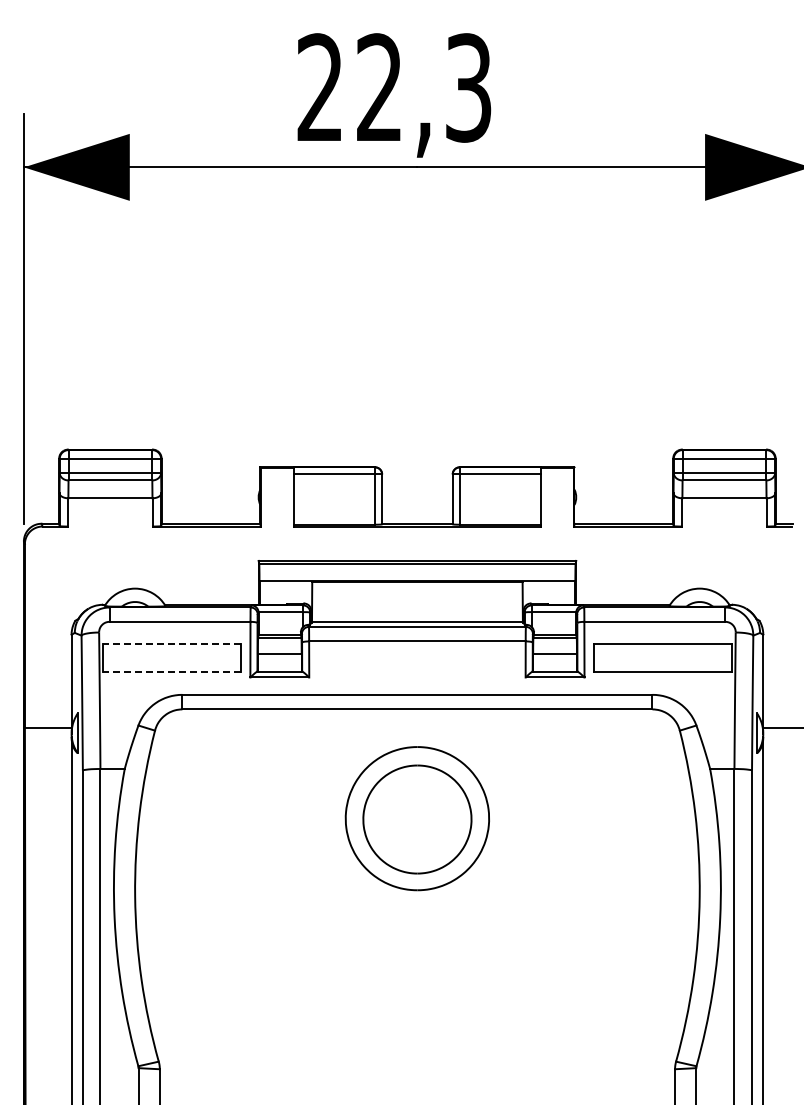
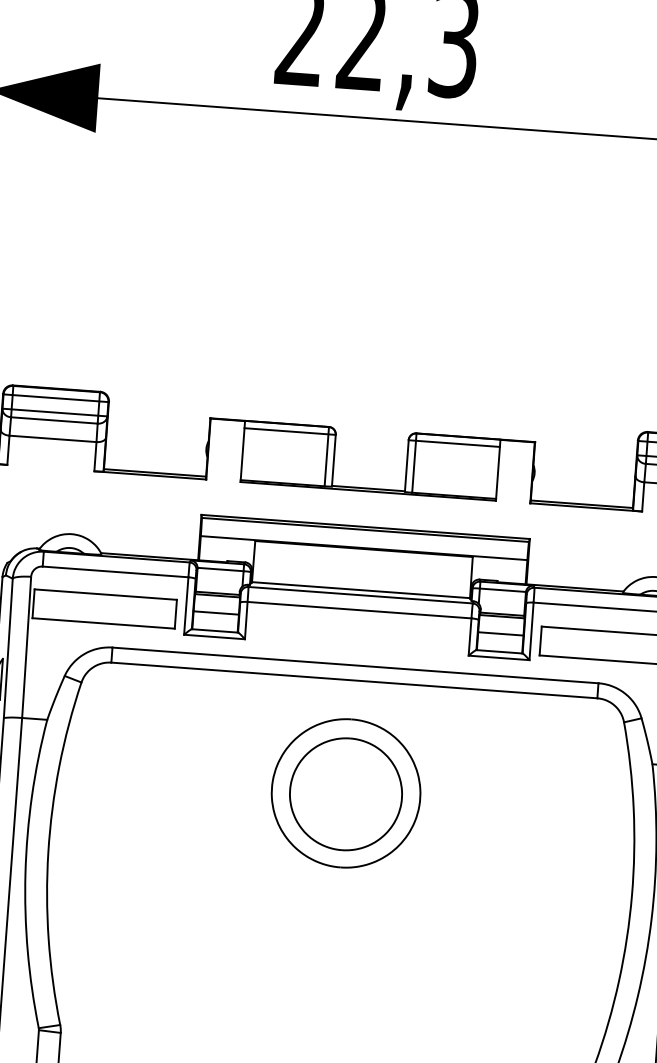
line: (172, 644) -> (106, 594), dashed -> solid
line: (172, 672) -> (103, 623), dashed -> solid

